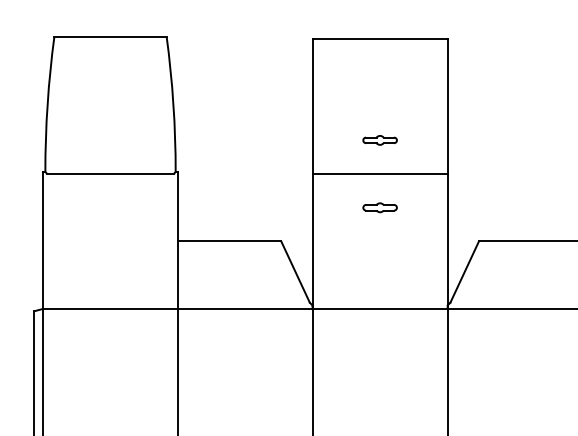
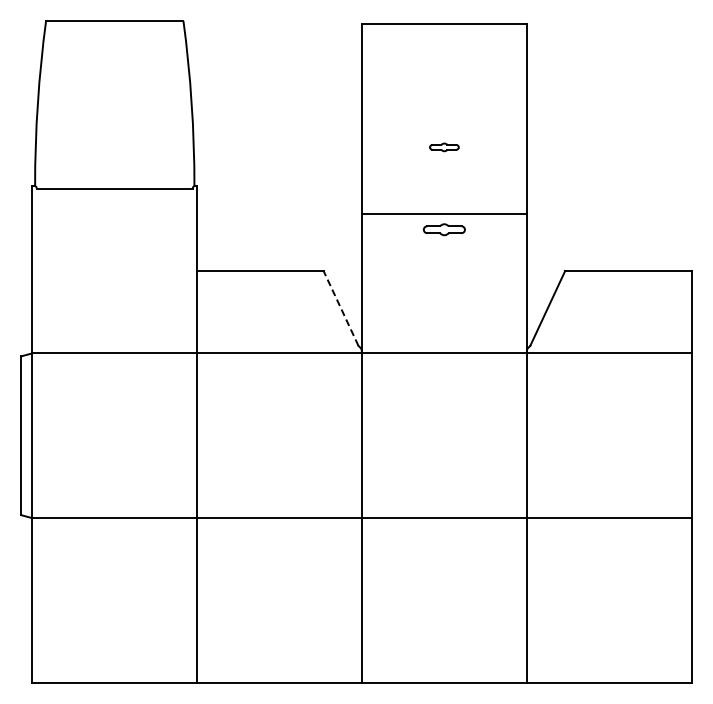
part: (380, 140) -> (444, 147), size x0.7
line: (379, 174) -> (443, 213), moved
line: (295, 271) -> (340, 307), solid -> dashed

